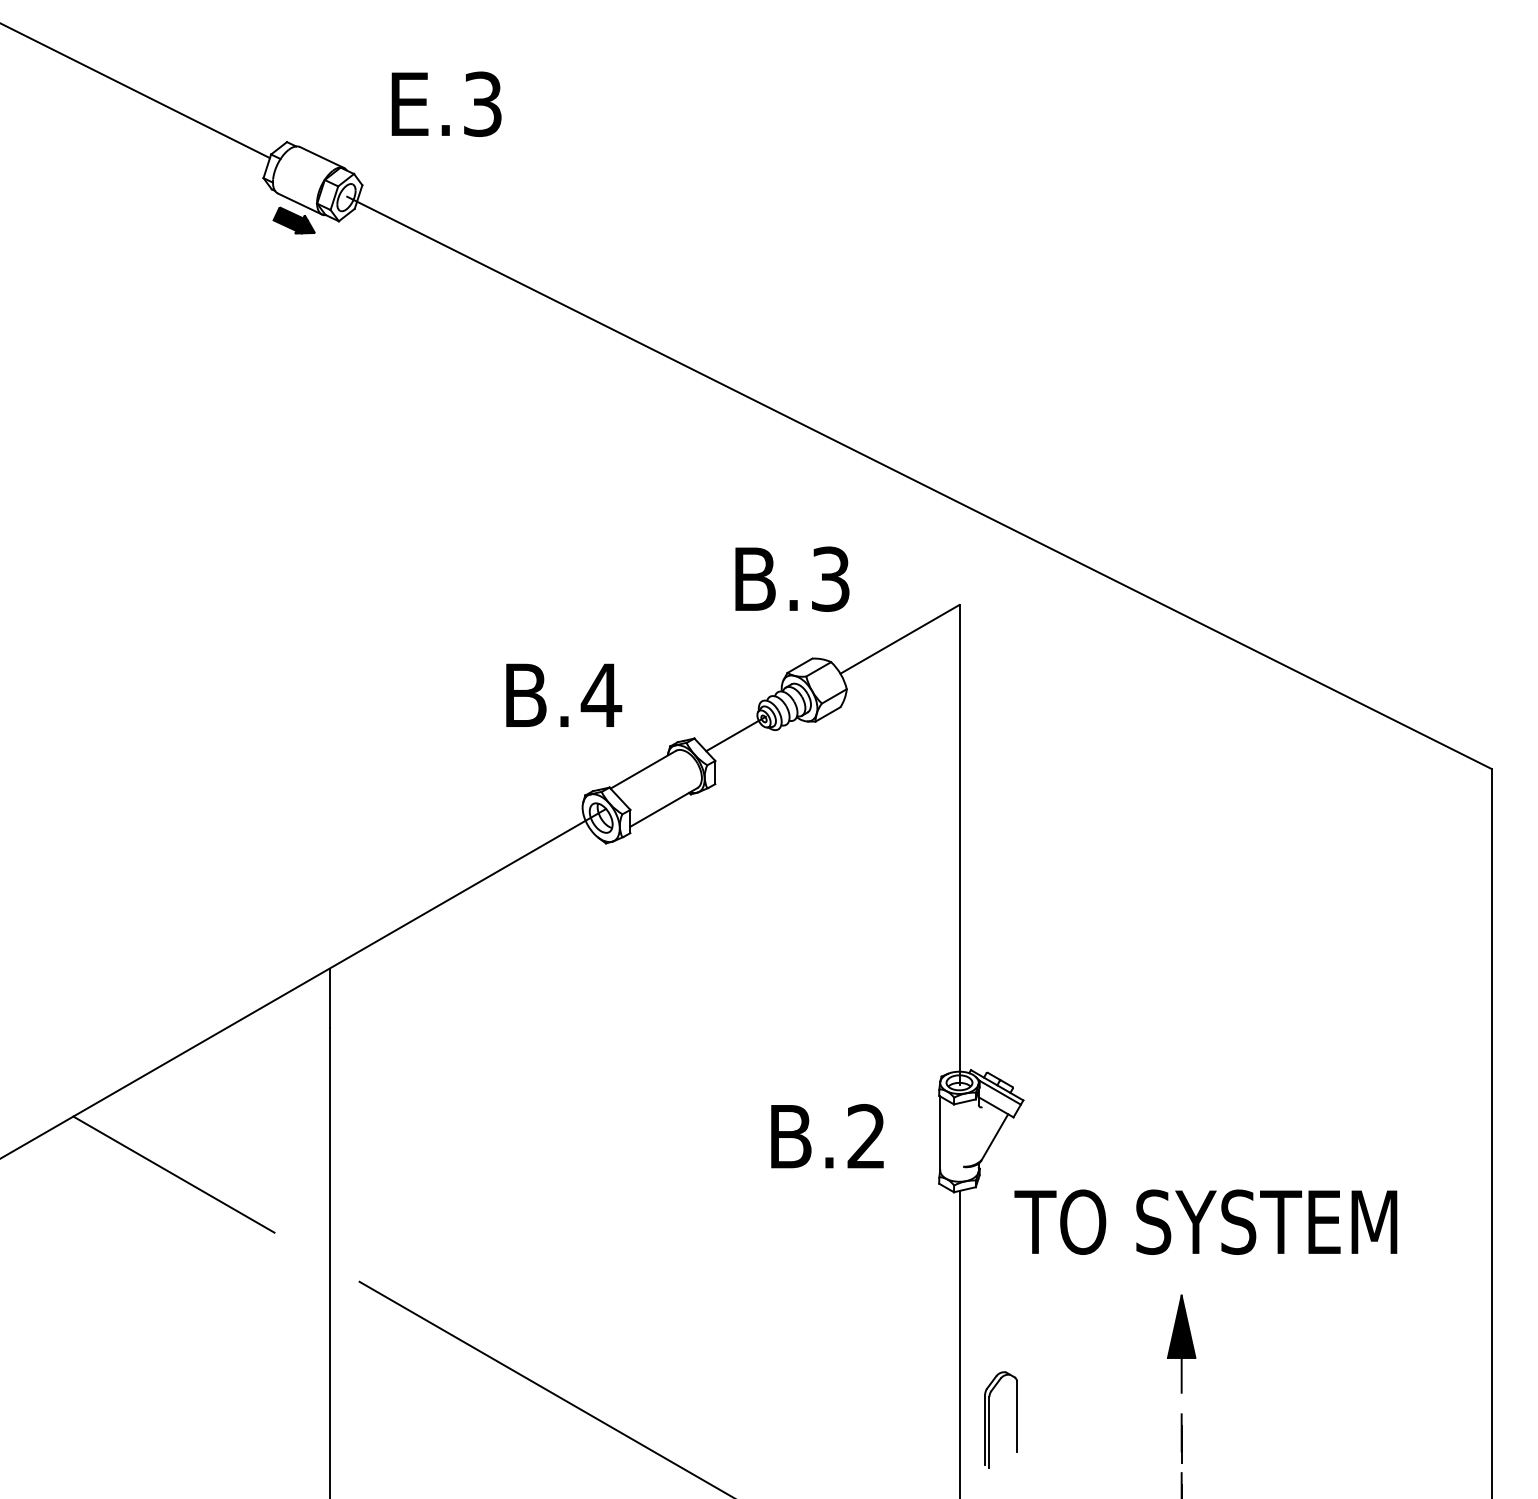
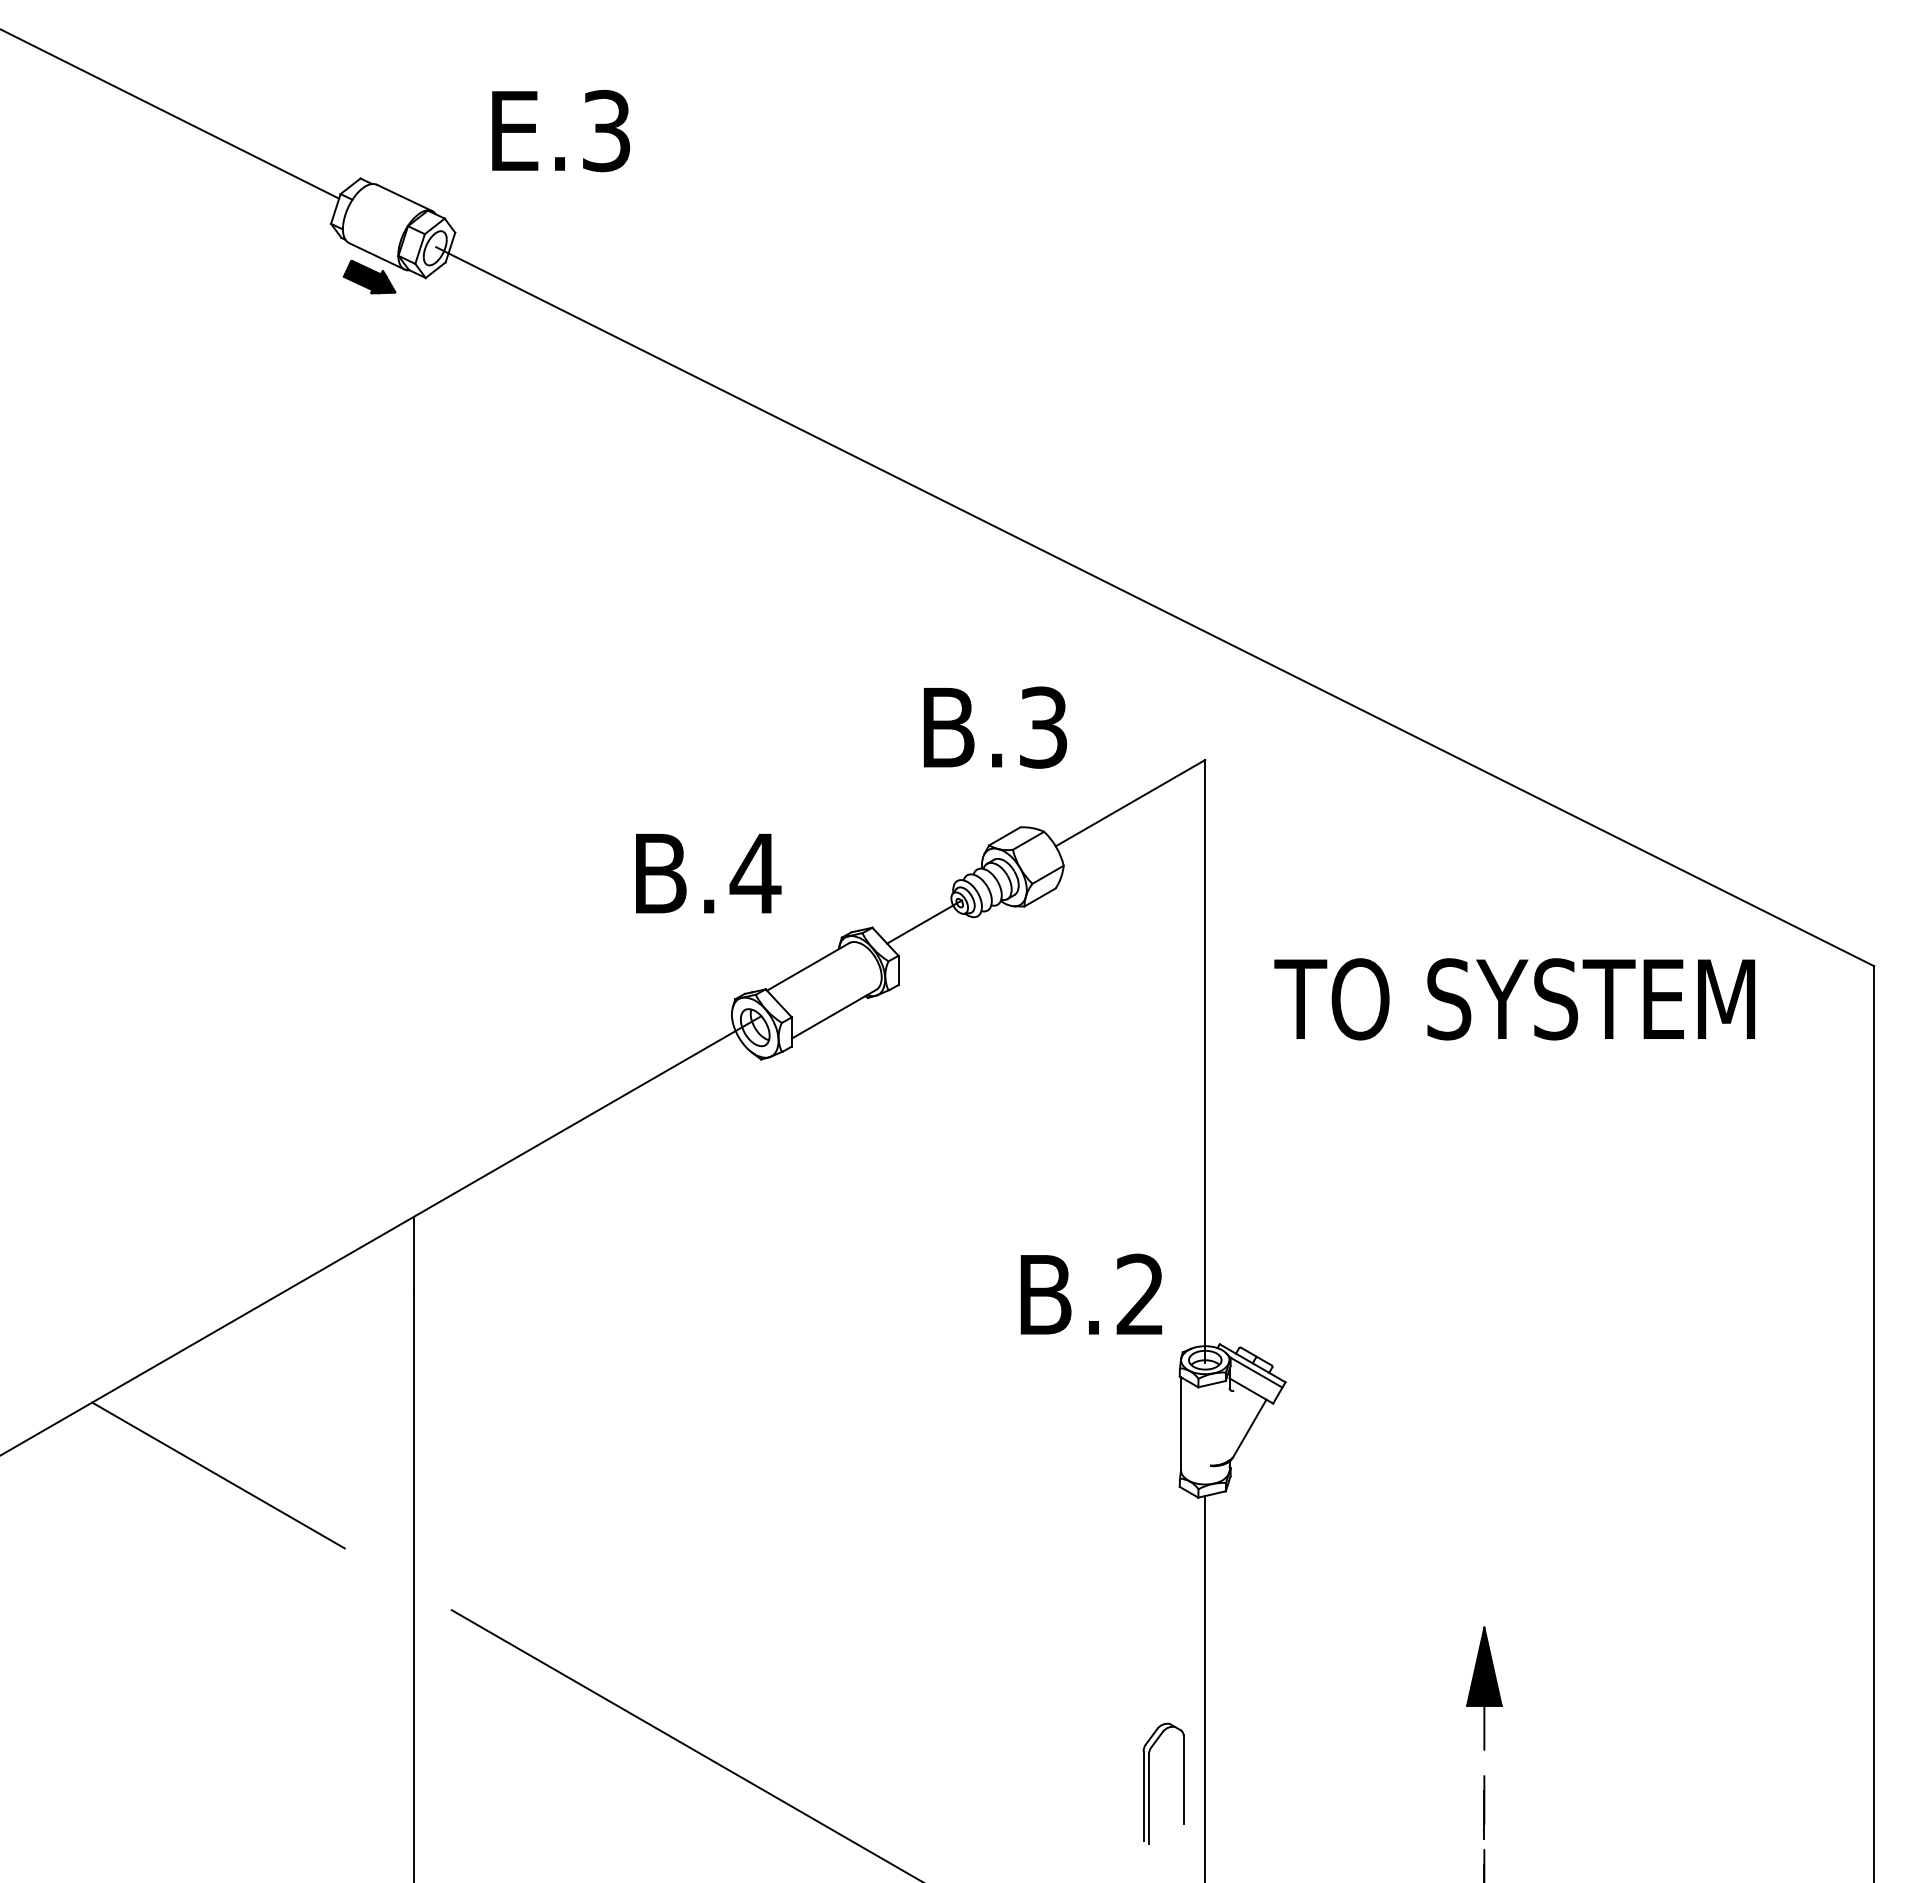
text: (827, 1135) -> (1091, 1293), moved
text: (1205, 1222) -> (1514, 999), moved
part: (989, 1419) -> (1149, 1783), moved

